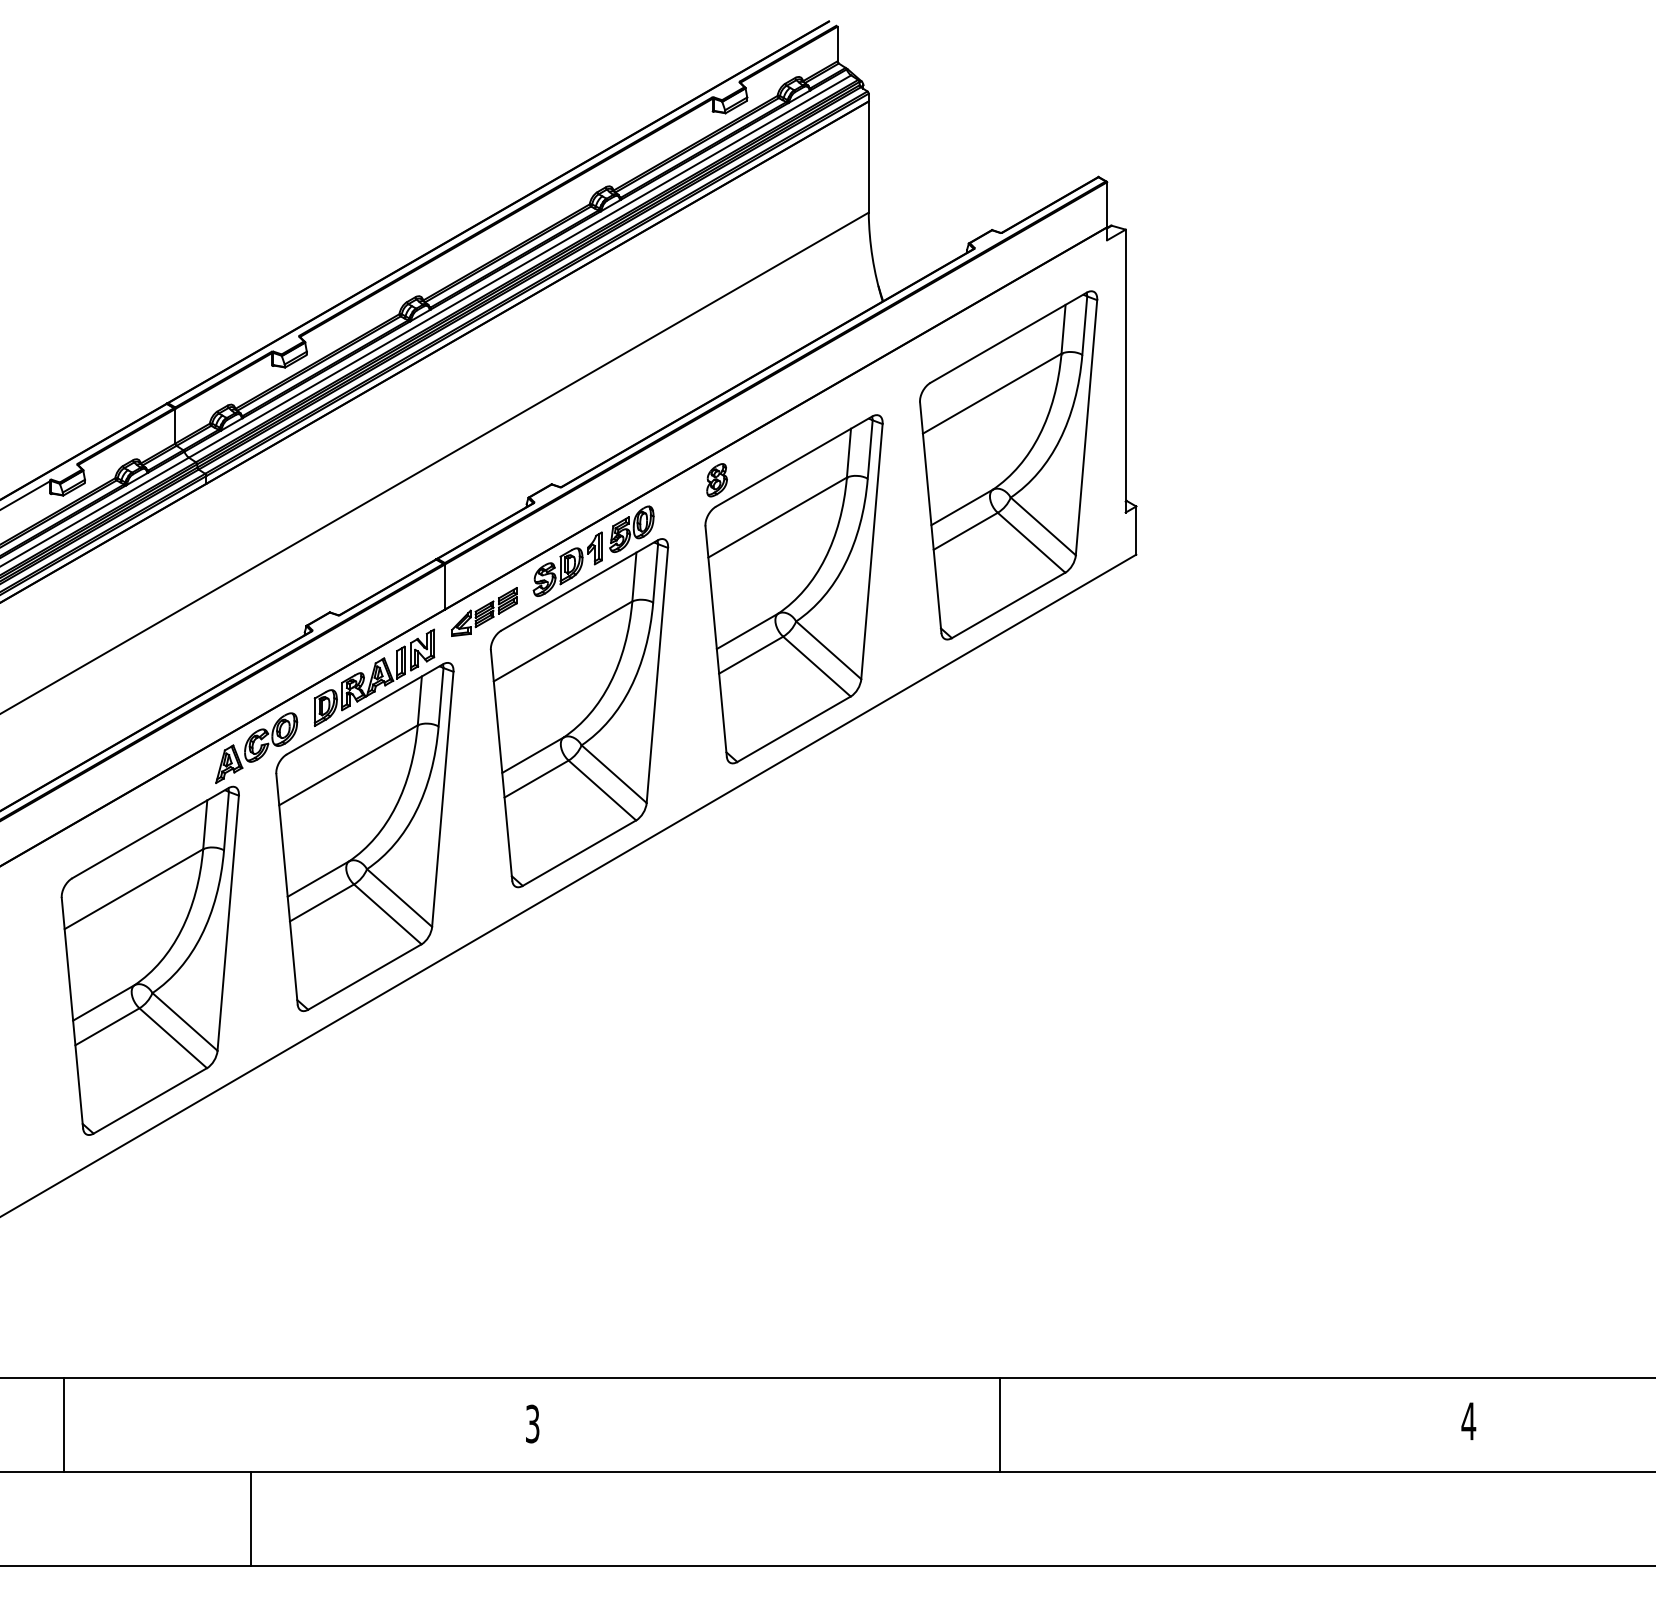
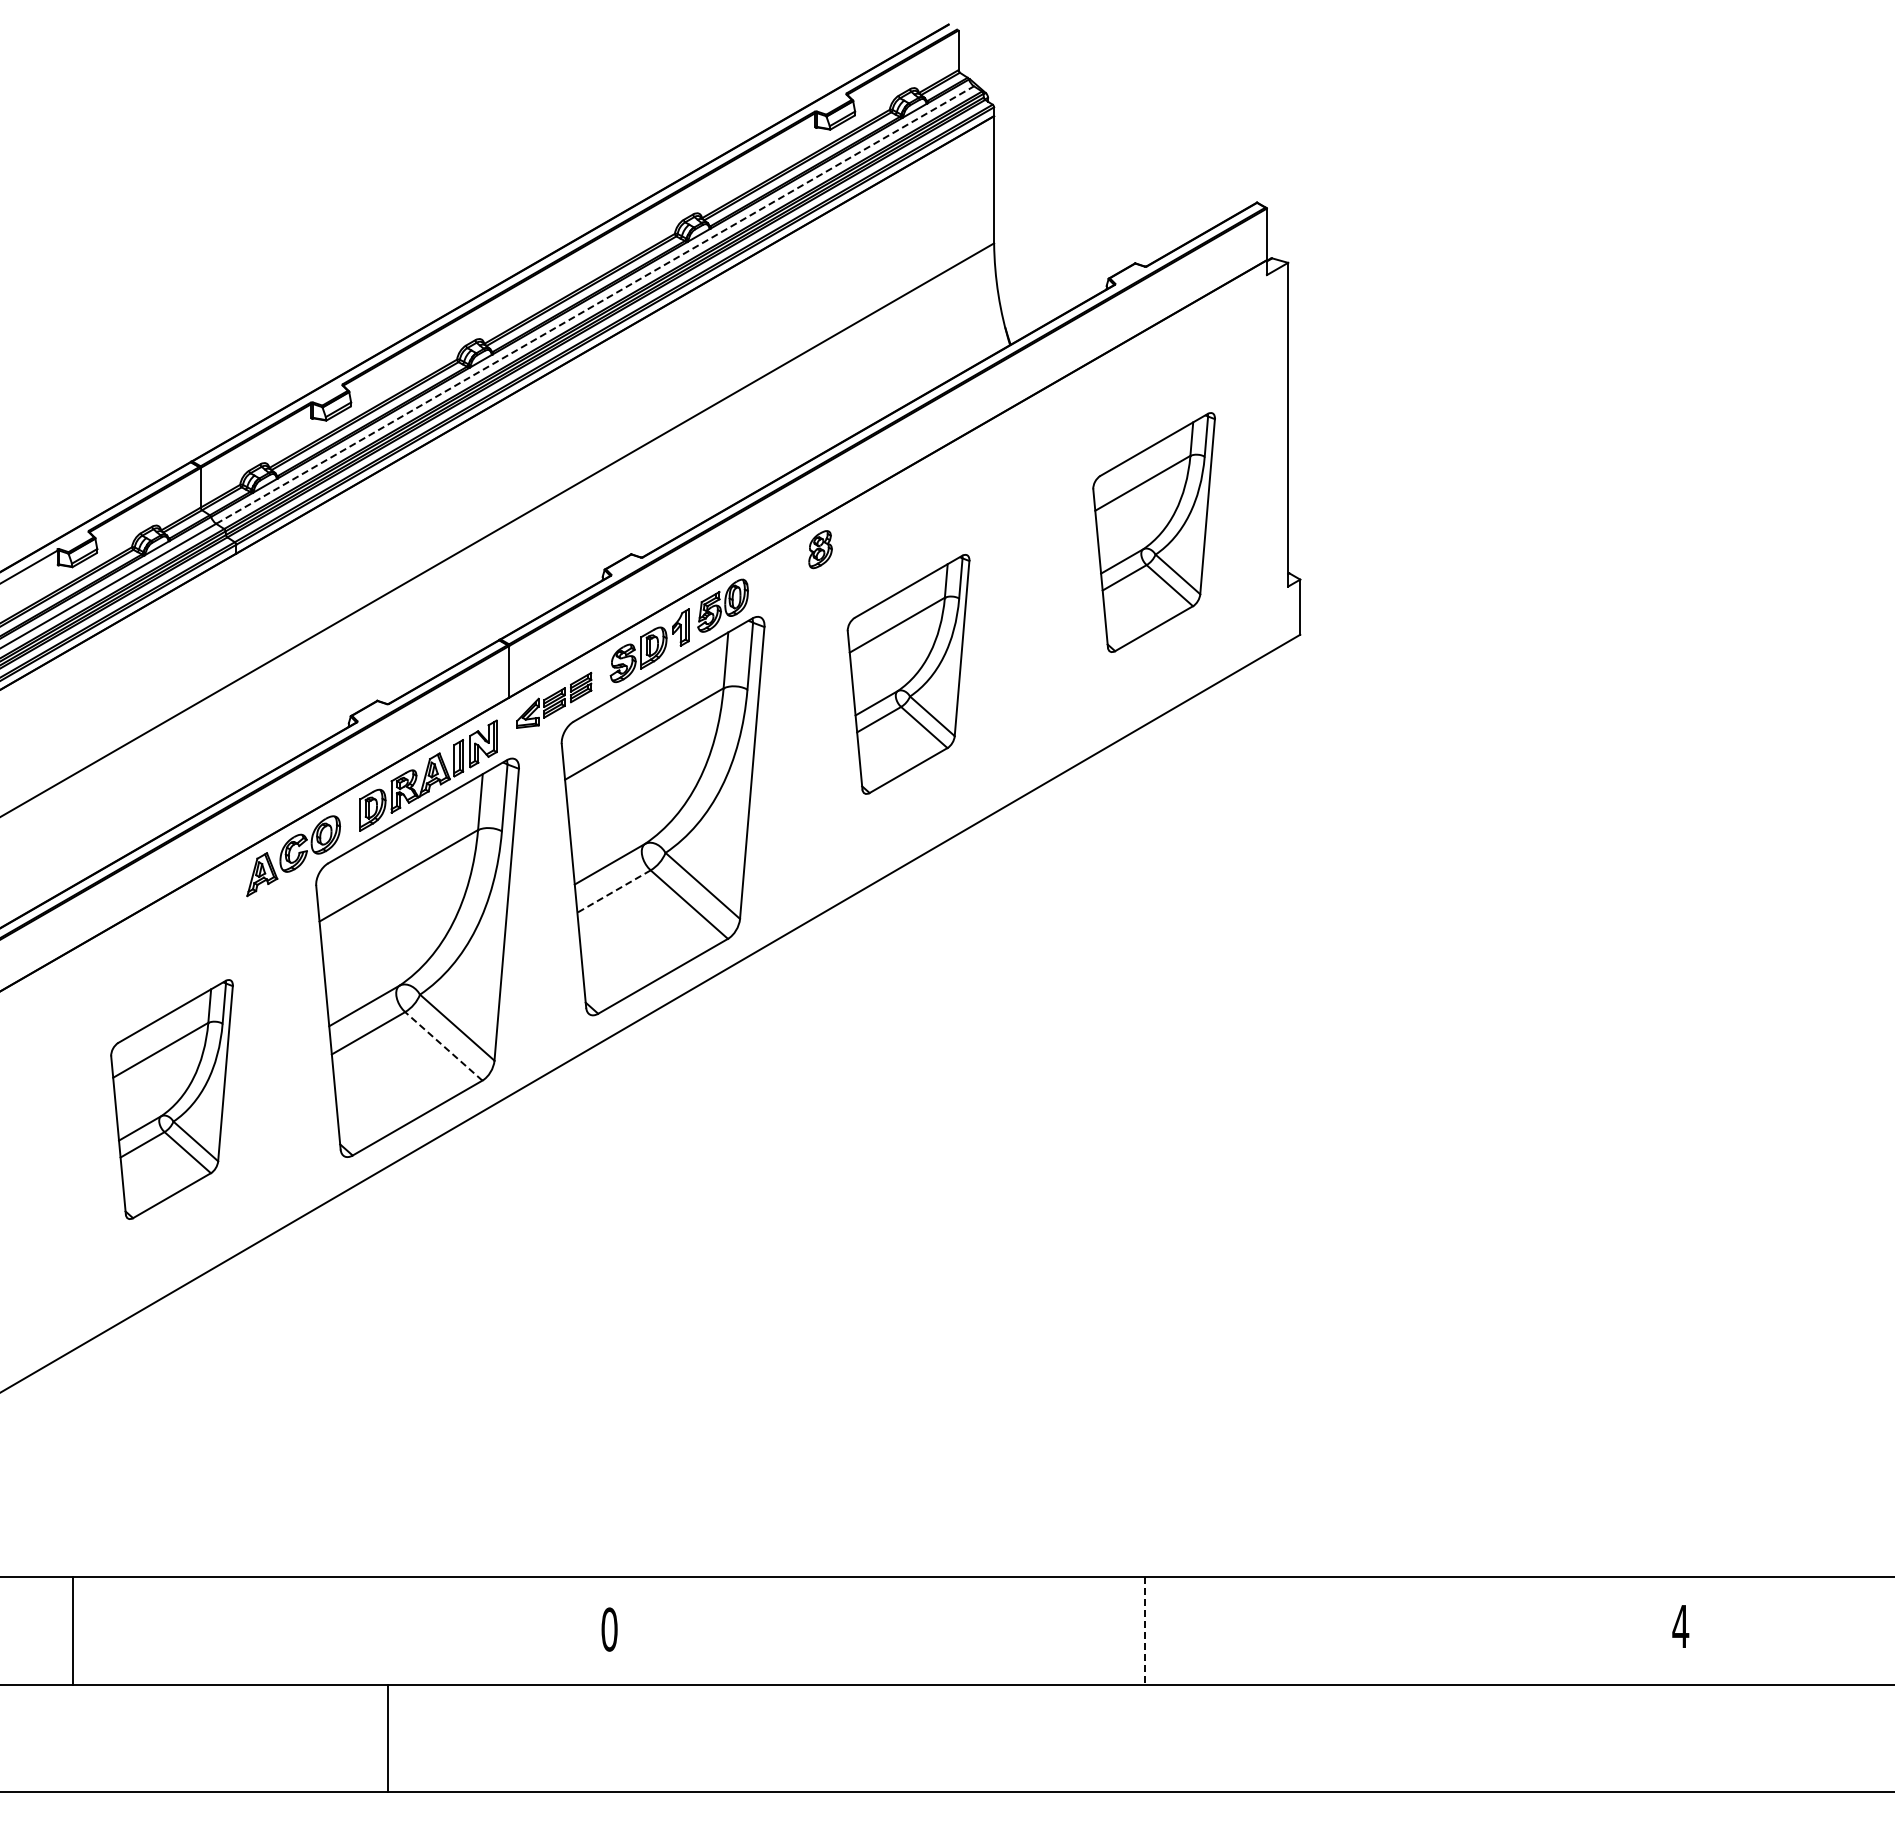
line: (520, 266) -> (595, 305), solid -> dashed
part: (1008, 465) -> (1153, 532), size x0.6
part: (793, 589) -> (908, 674), size x0.6
line: (536, 779) -> (613, 891), solid -> dashed
line: (387, 914) -> (443, 1046), solid -> dashed
part: (149, 960) -> (171, 1099), size x0.6
text: (532, 1423) -> (609, 1629), 3 -> 0
line: (1000, 1424) -> (1144, 1630), solid -> dashed
line: (251, 1518) -> (388, 1737), moved

